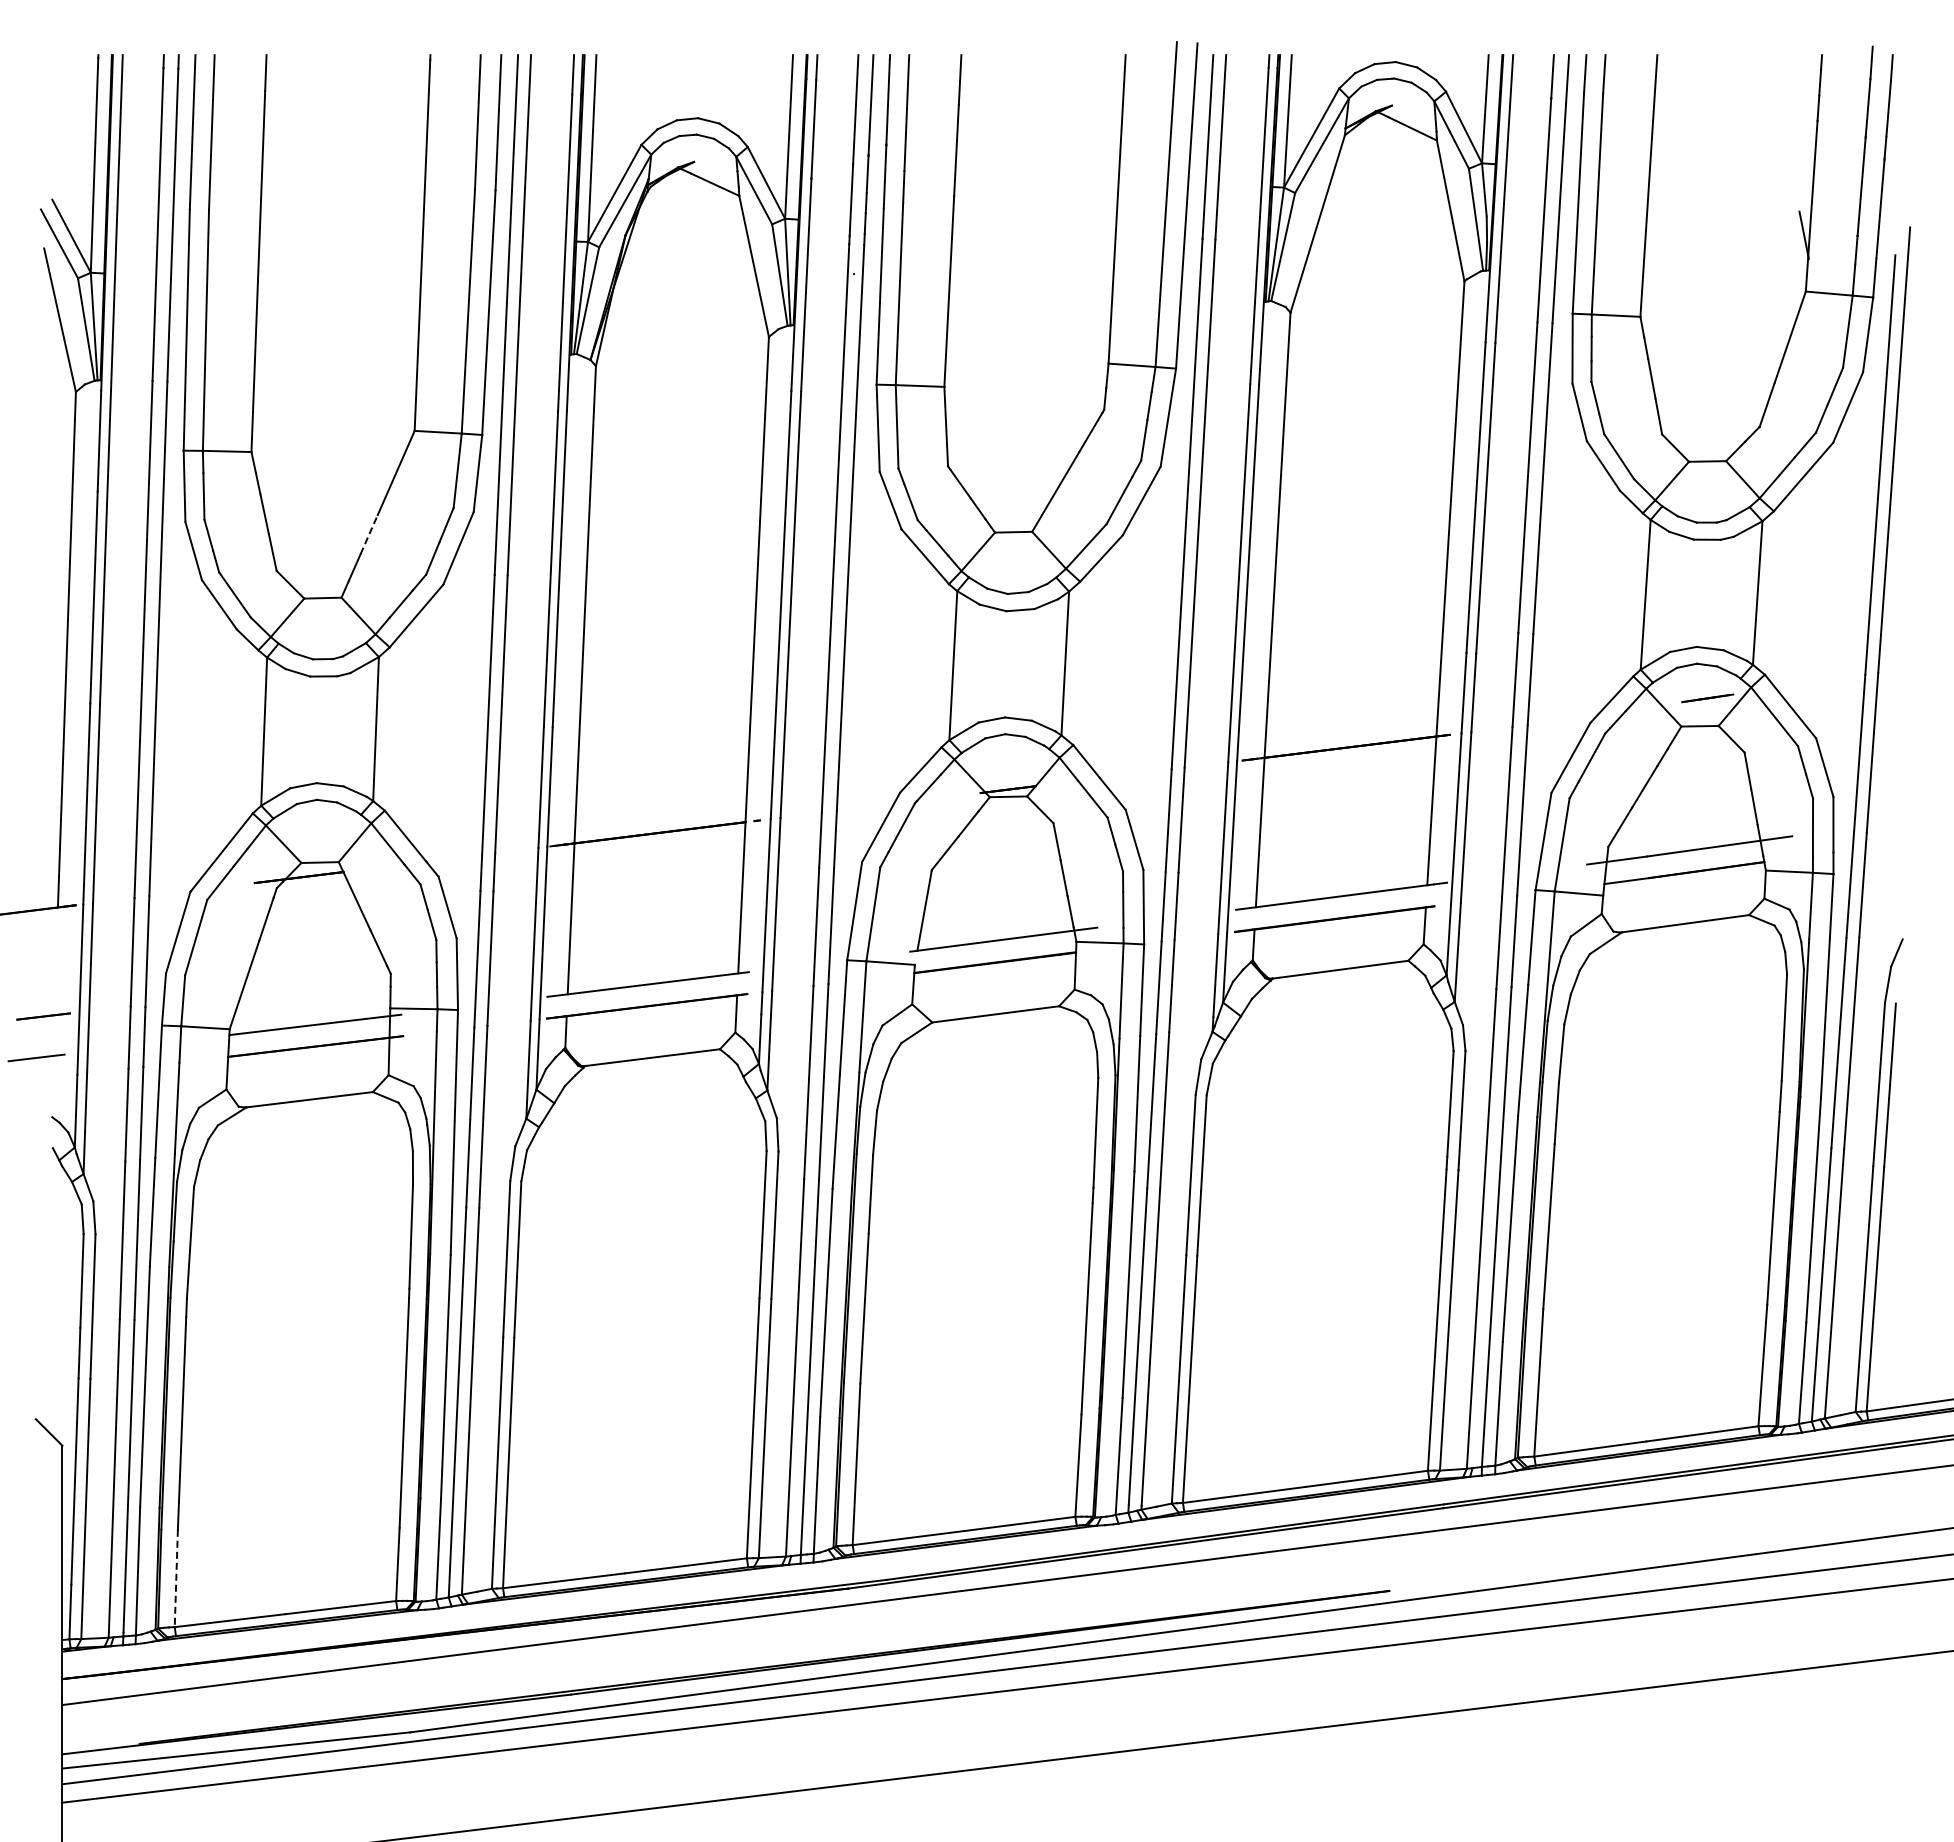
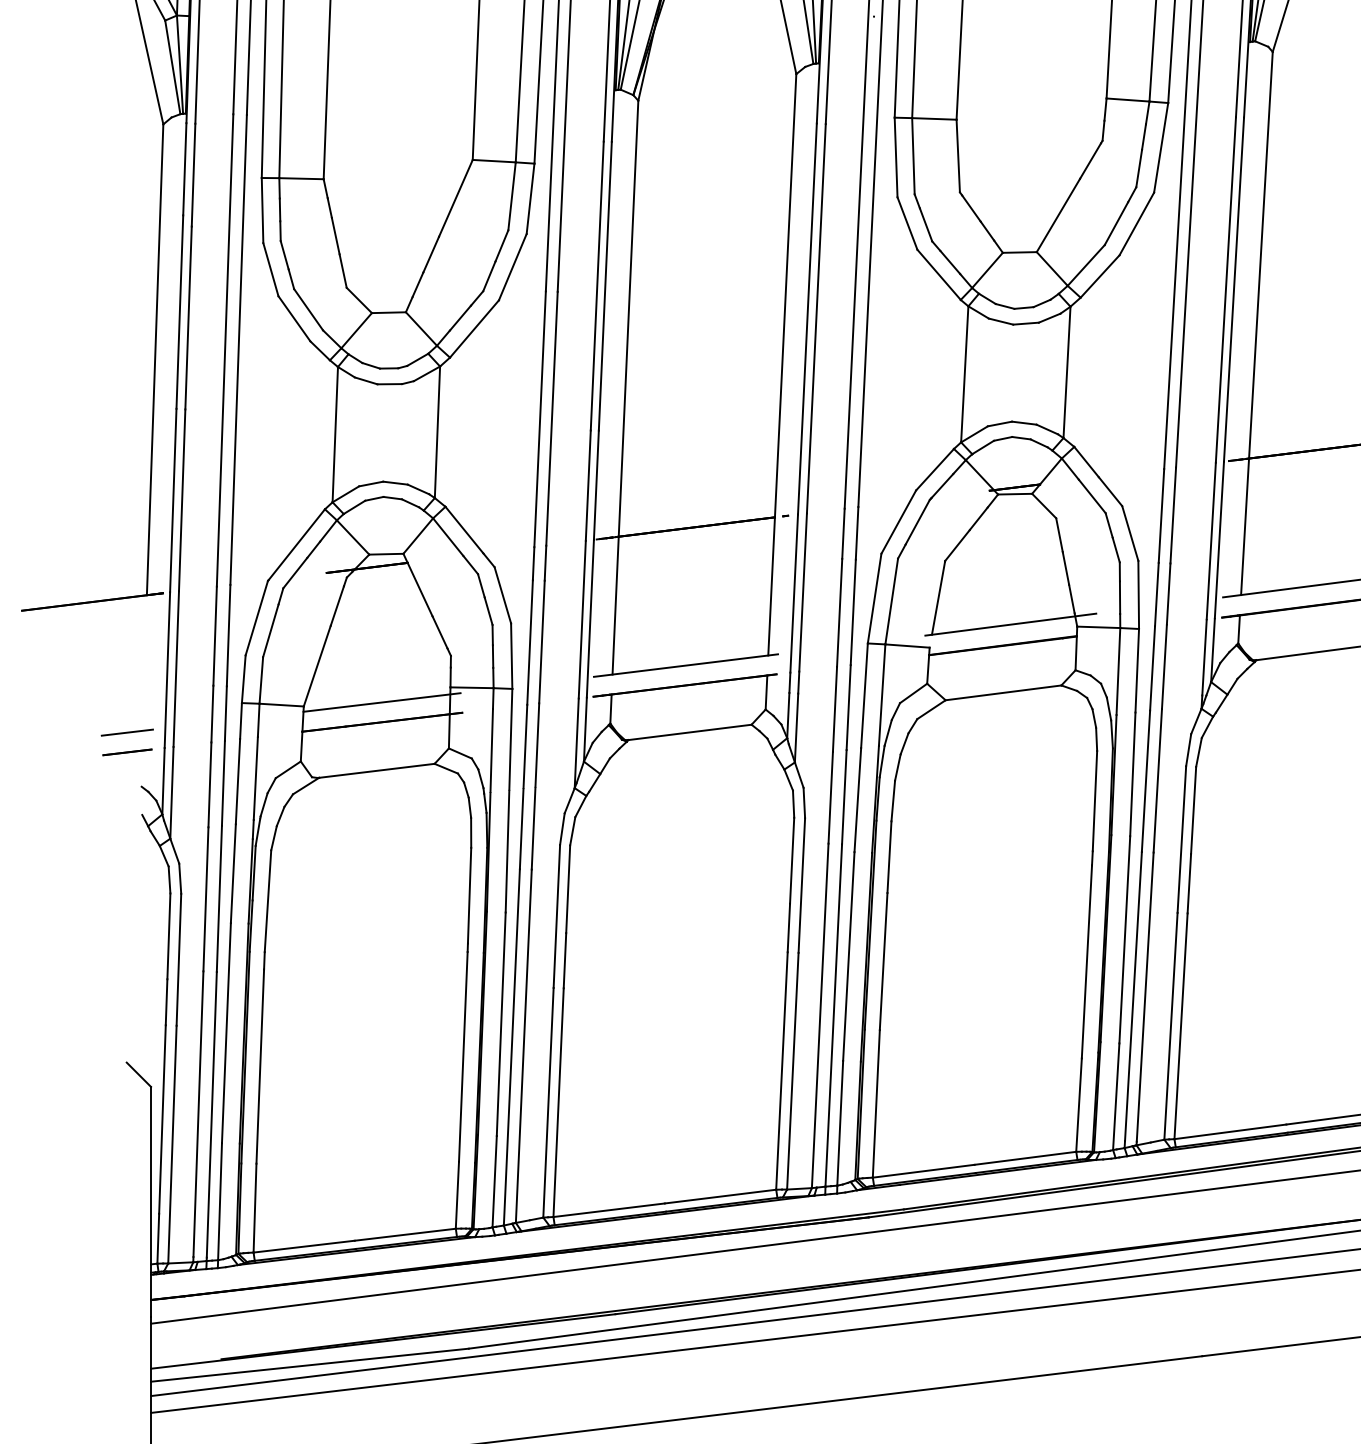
line: (369, 534) -> (431, 254), dashed -> solid
line: (43, 1016) -> (127, 752), moved
line: (176, 1578) -> (255, 1208), dashed -> solid

